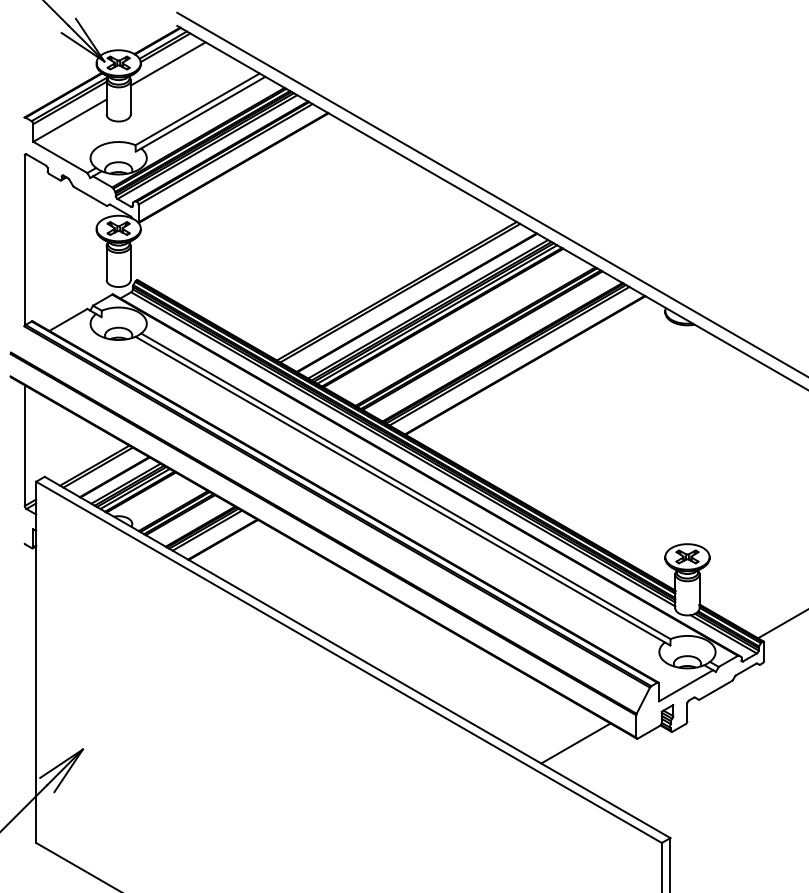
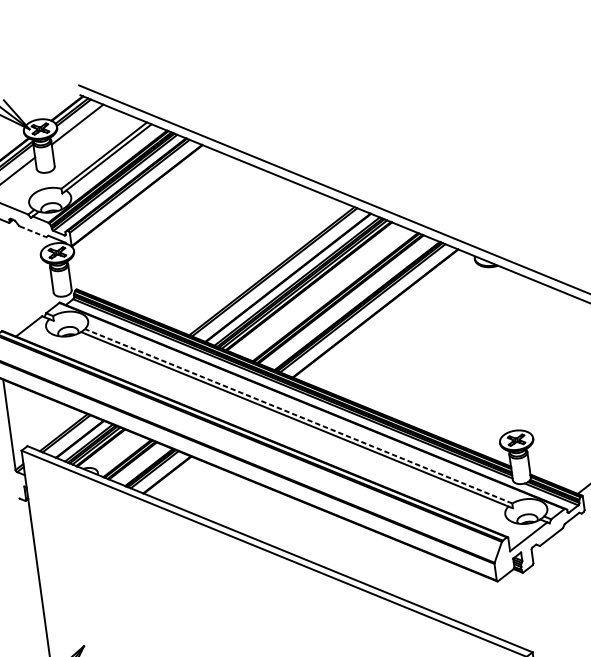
line: (90, 196) -> (33, 231), solid -> dashed
line: (405, 486) -> (298, 416), solid -> dashed
line: (575, 743) -> (451, 591), removed

